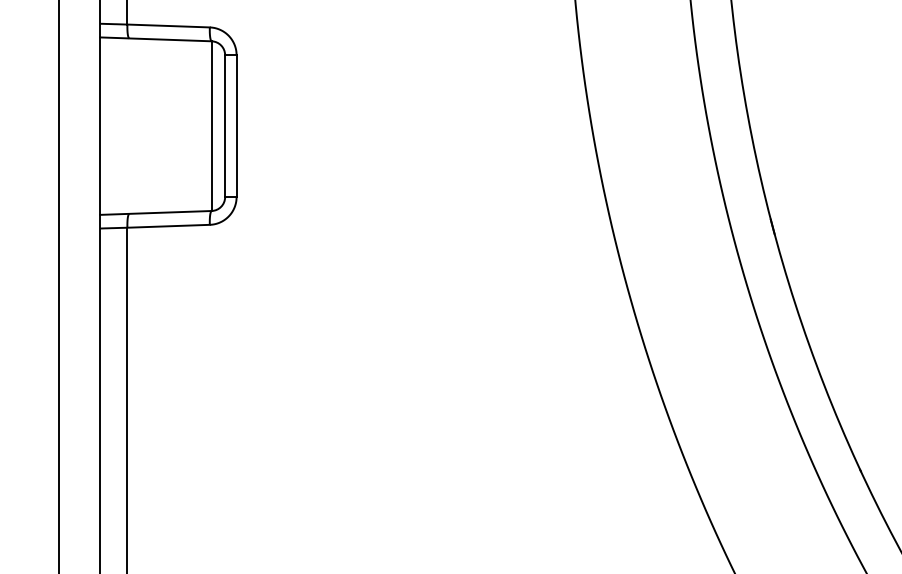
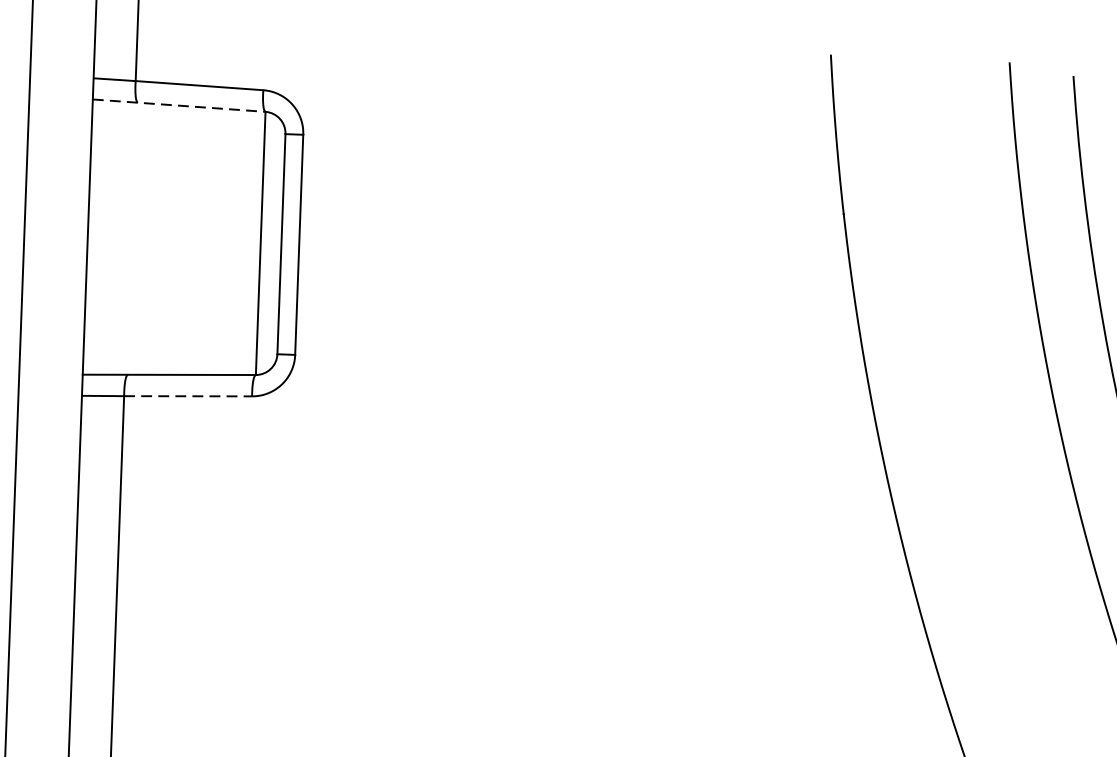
line: (156, 39) -> (179, 105), solid -> dashed
line: (169, 226) -> (189, 396), solid -> dashed

